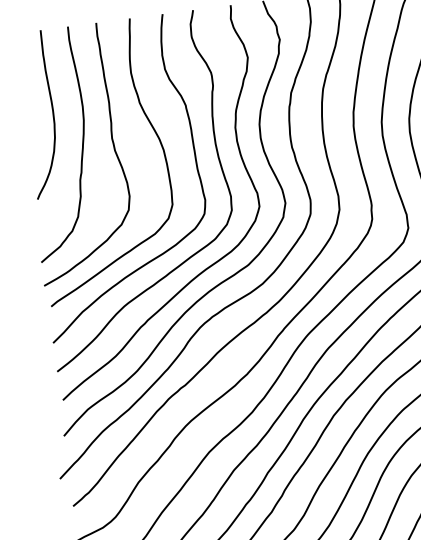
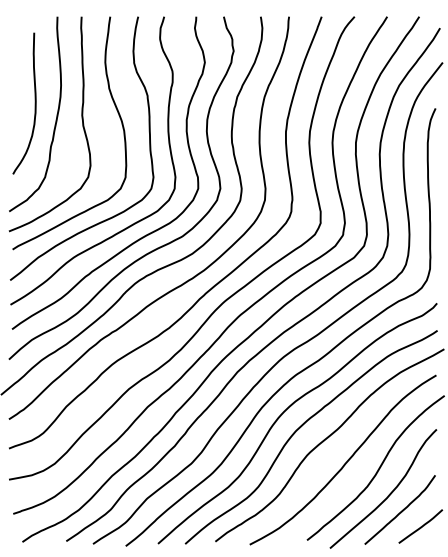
curve: (51, 113) -> (34, 103), moved

